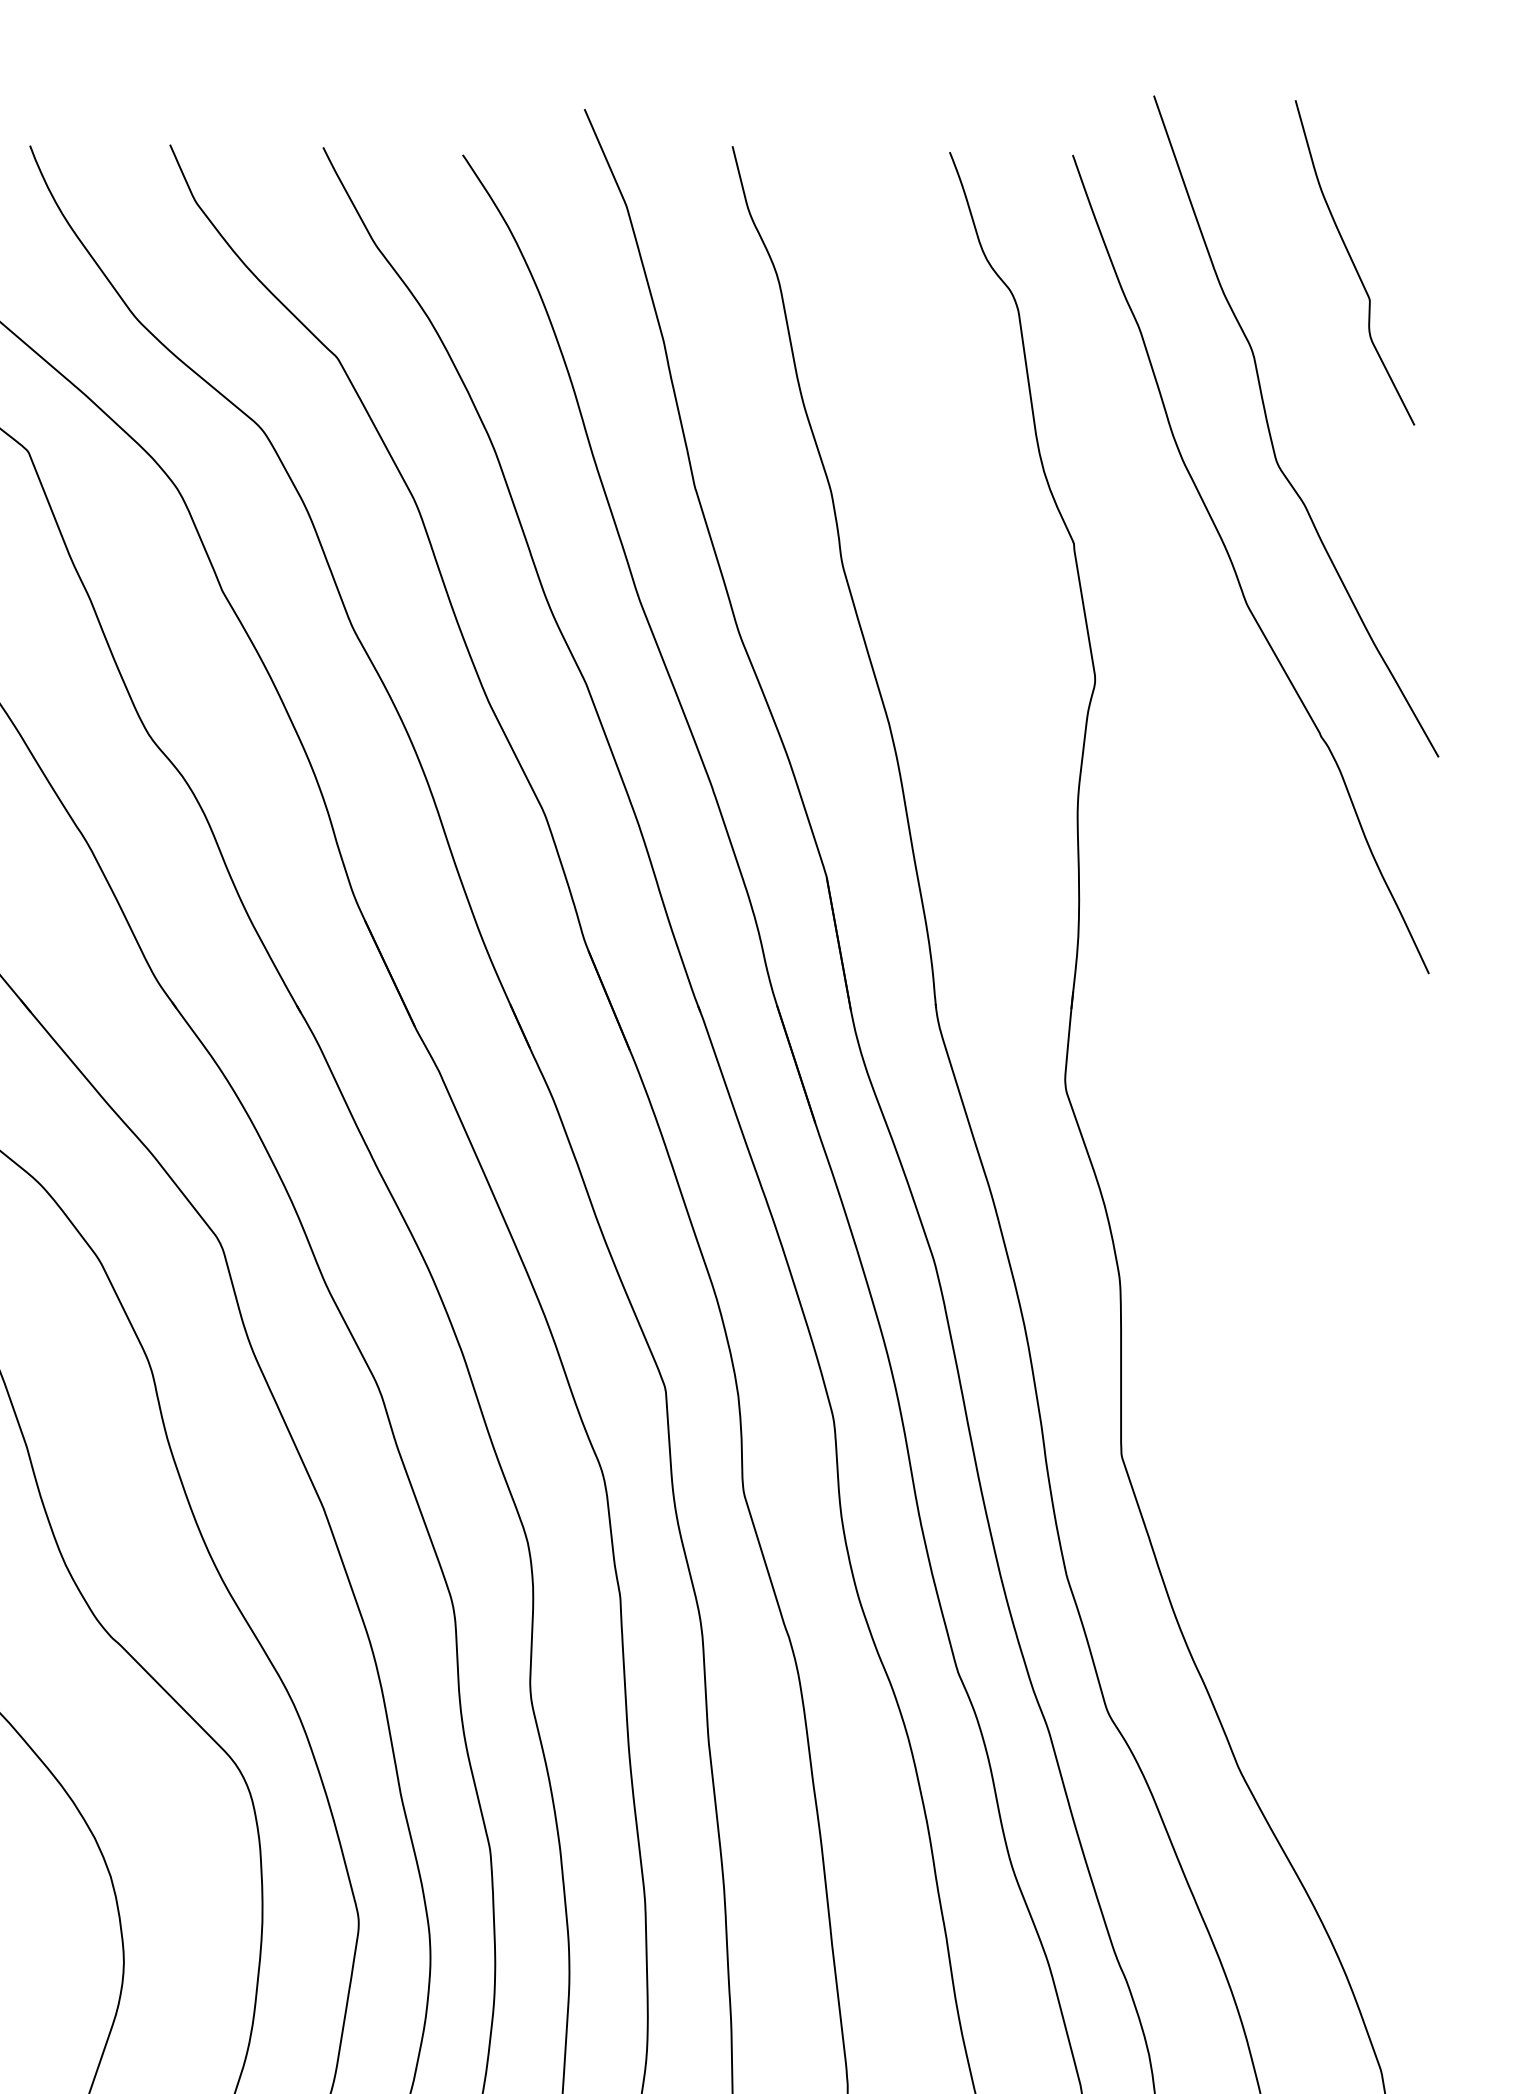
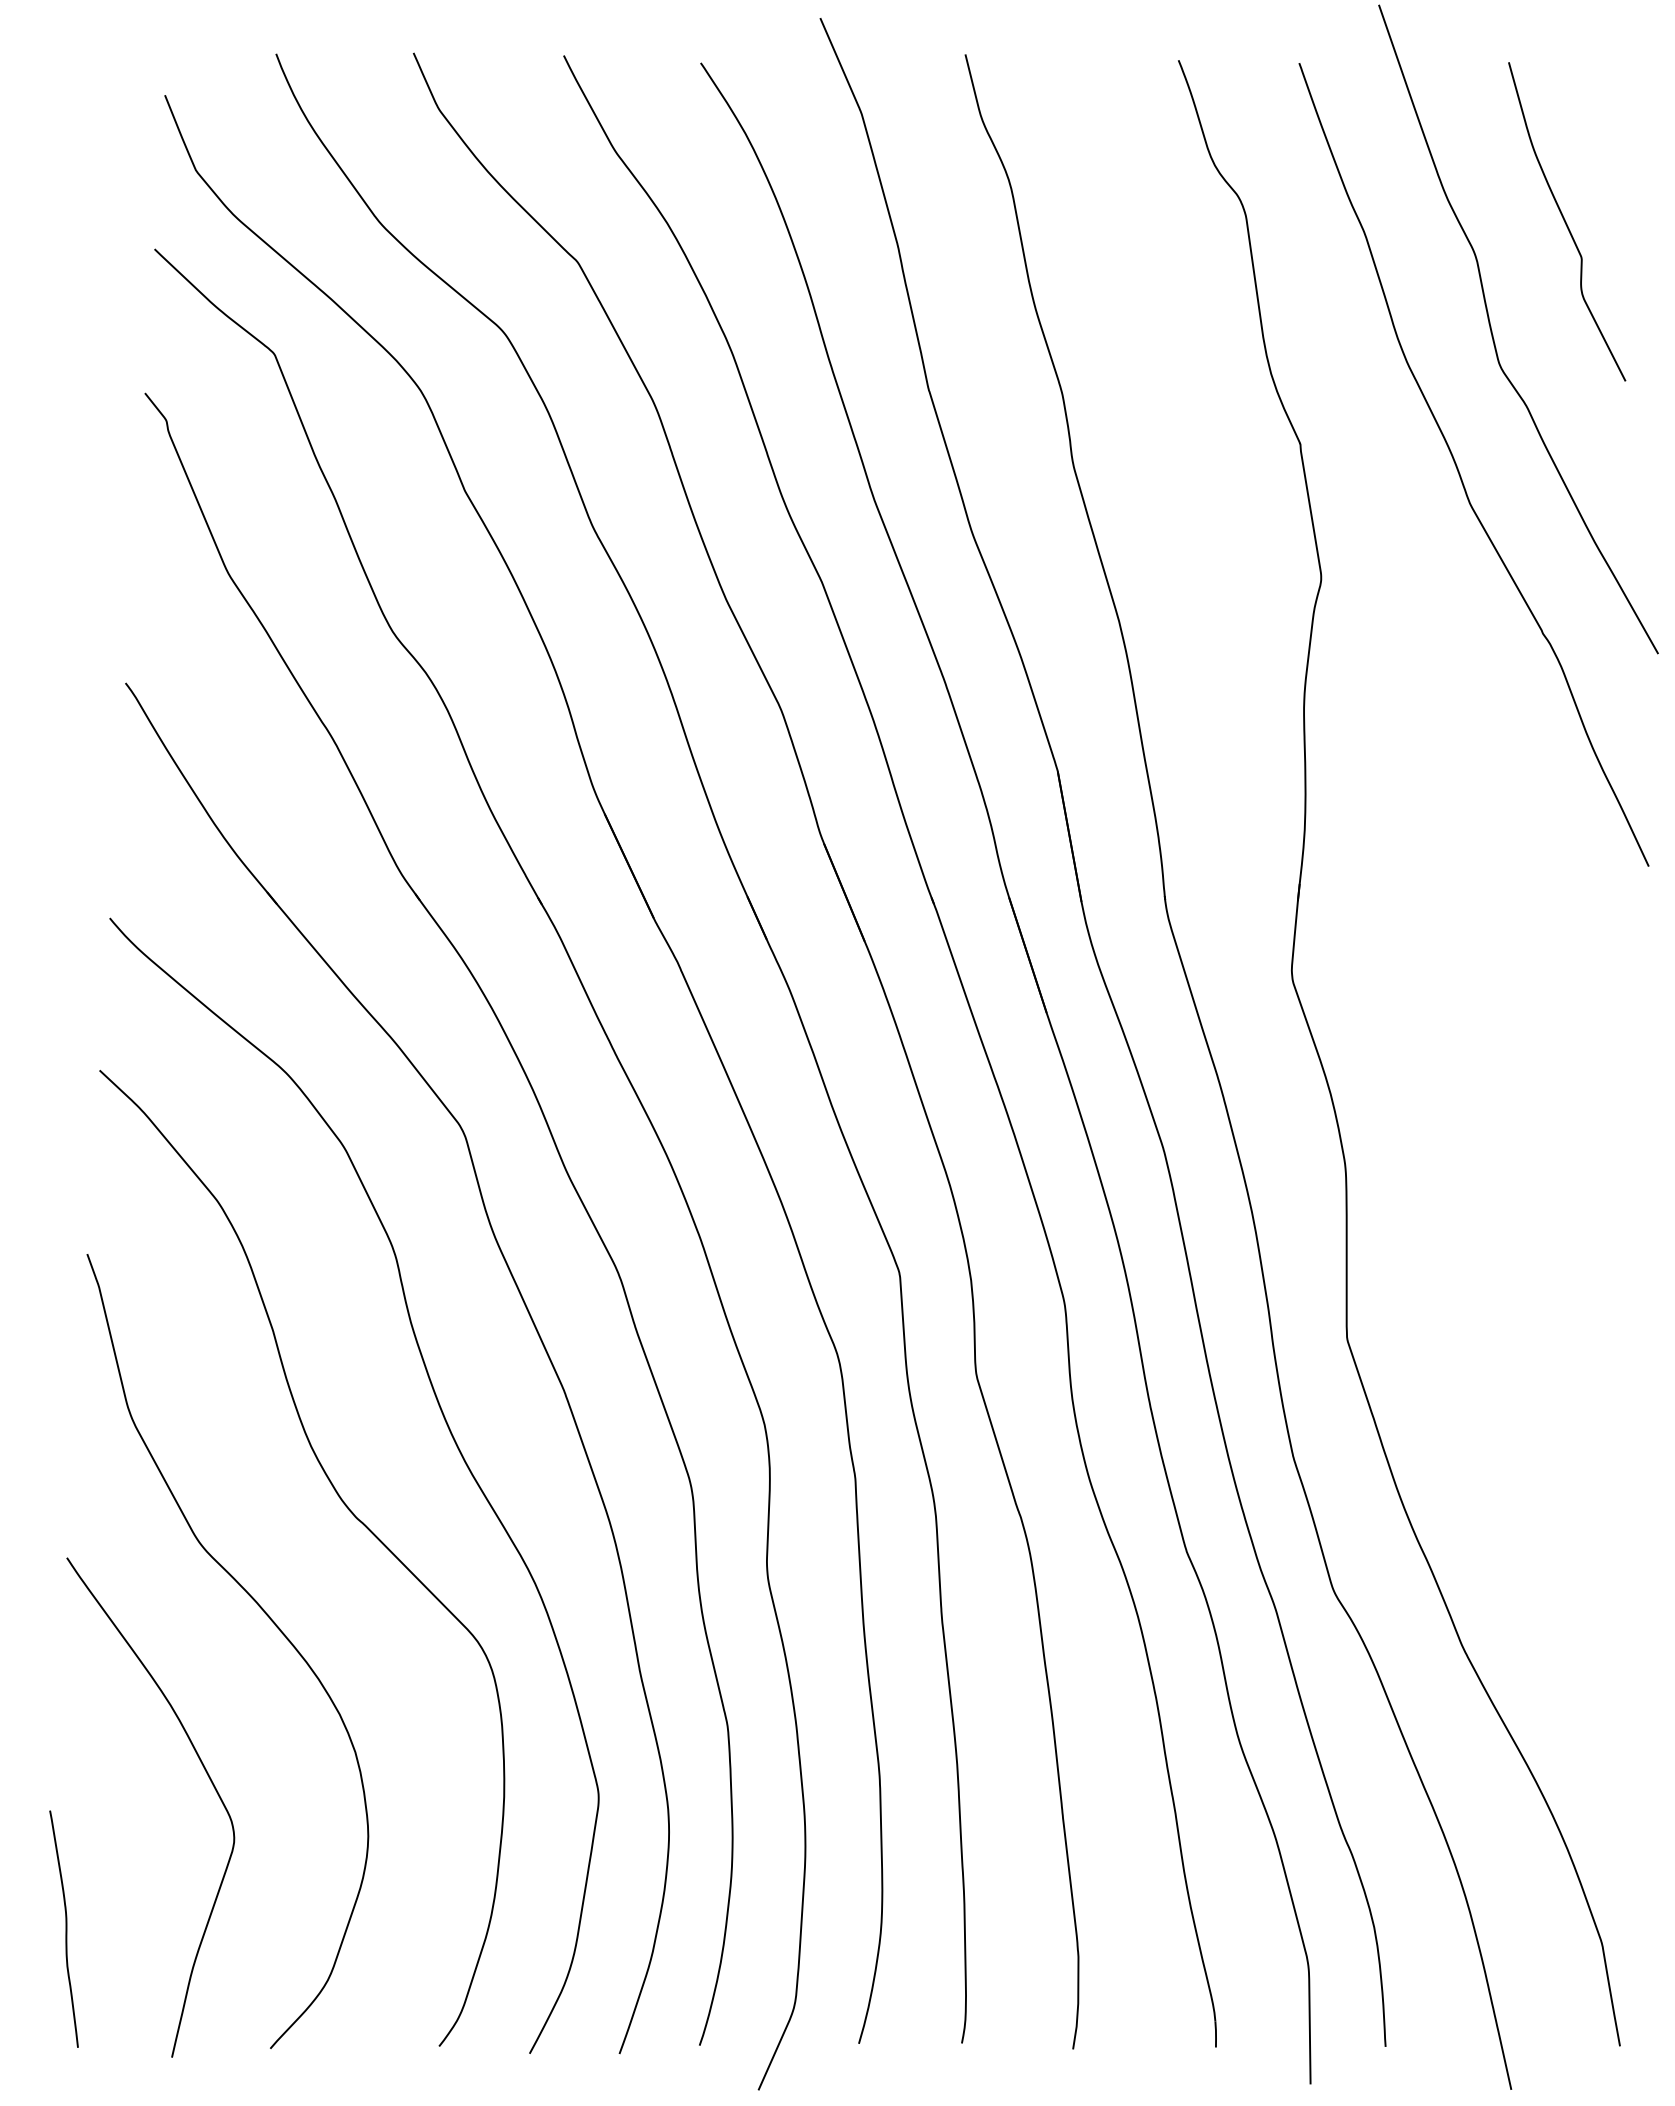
curve: (1354, 262) -> (1566, 221), moved

